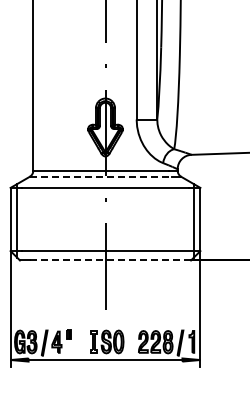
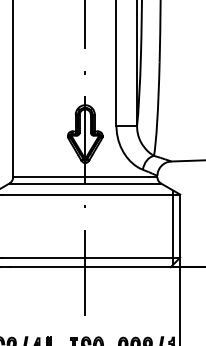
line: (101, 176) -> (81, 183), dashed -> solid
line: (110, 260) -> (90, 267), dashed -> solid

